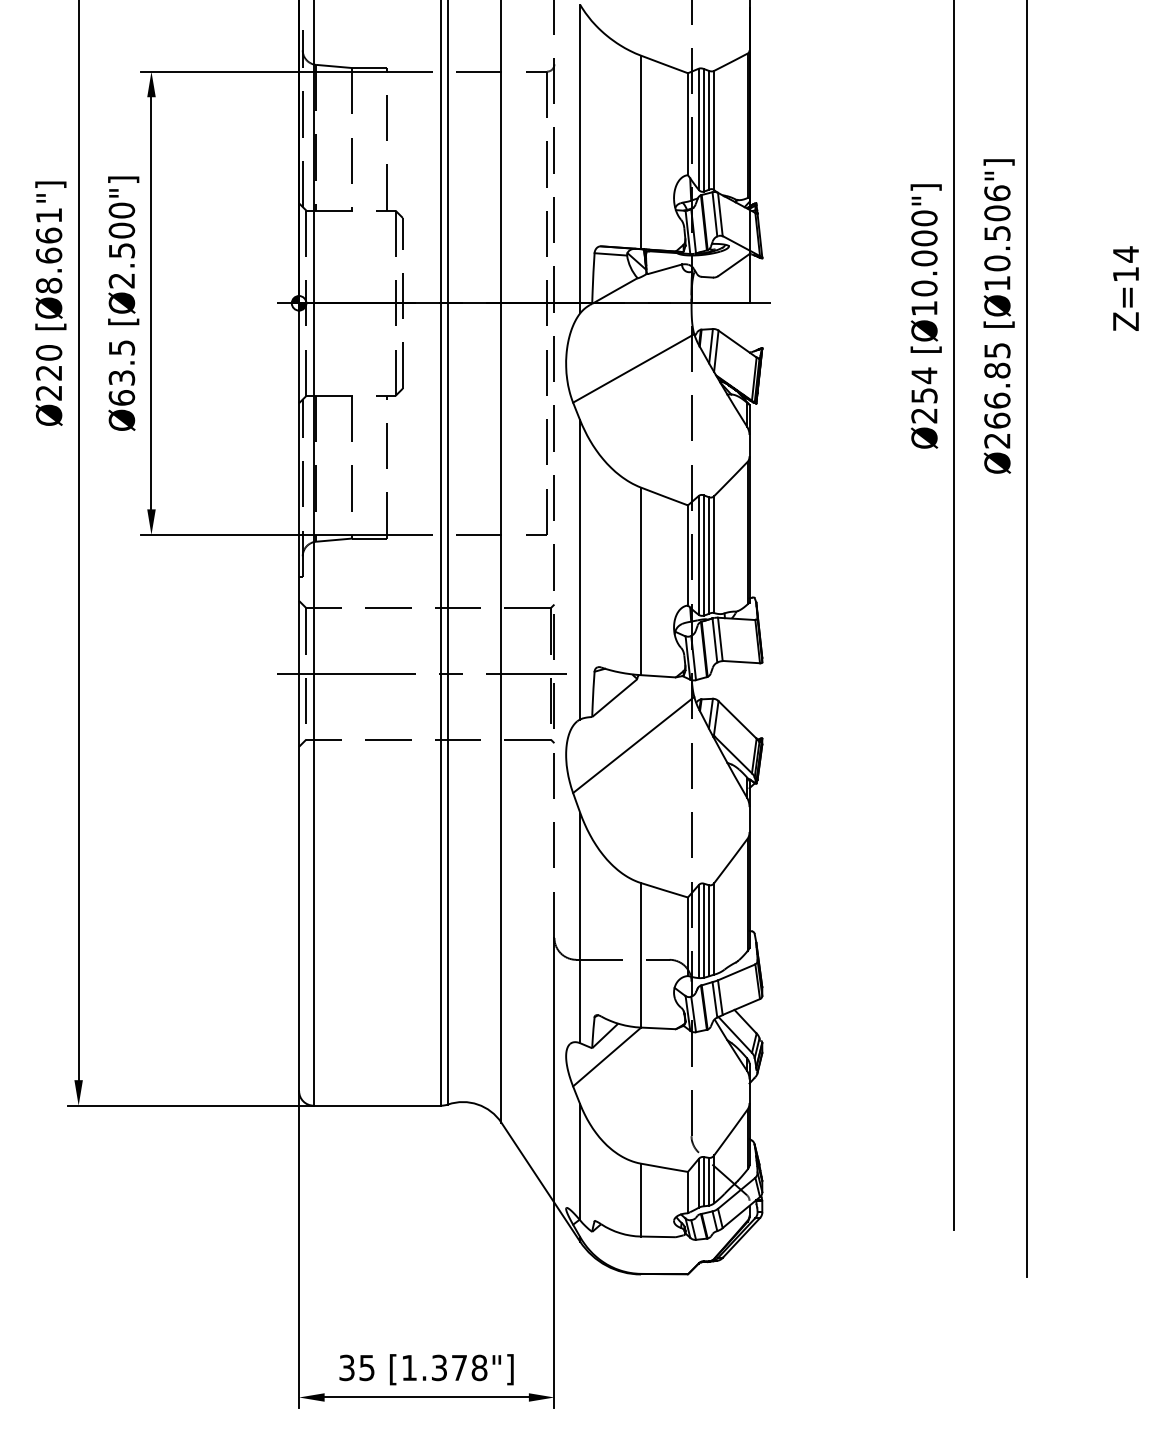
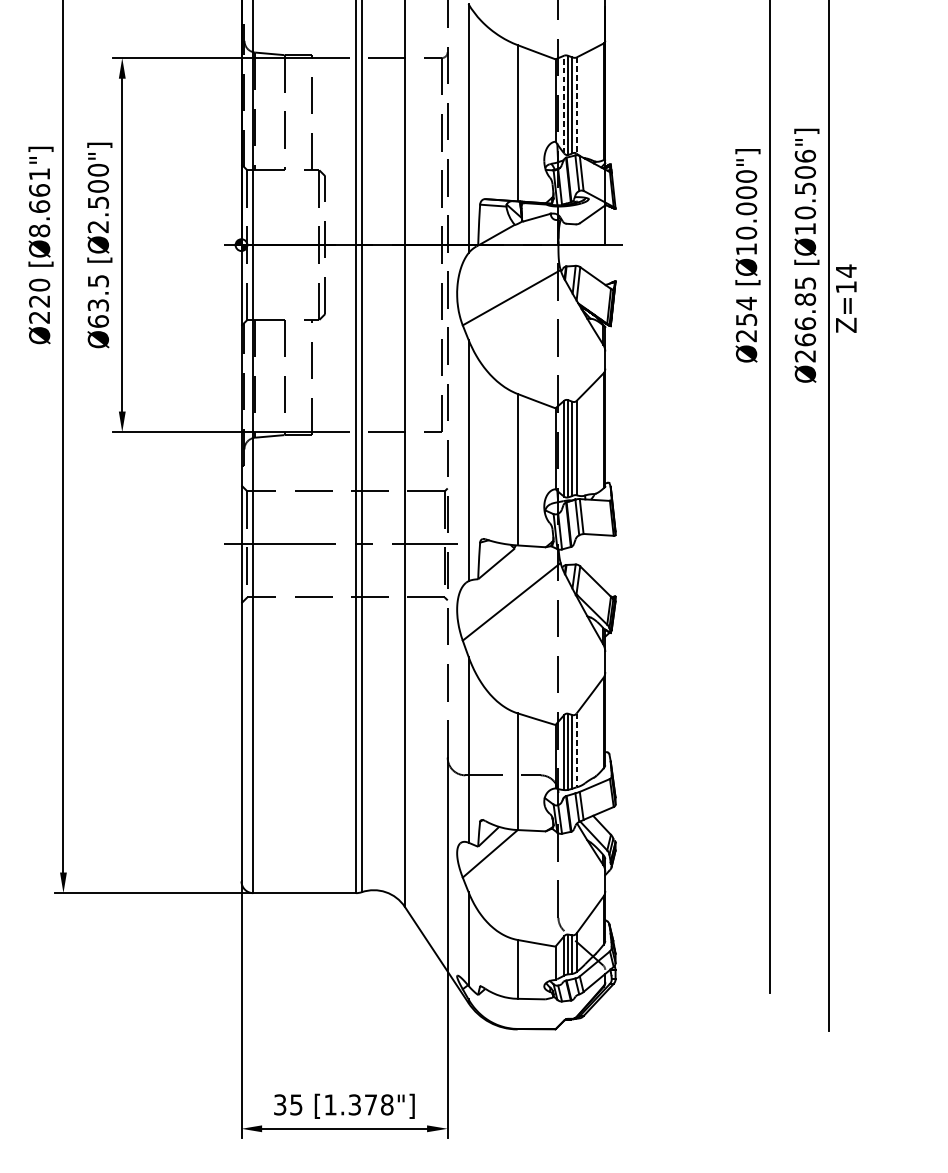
line: (698, 129) -> (564, 104), solid -> dashed
line: (714, 130) -> (576, 105), solid -> dashed
text: (1125, 288) -> (845, 298), moved
line: (714, 928) -> (576, 750), solid -> dashed

